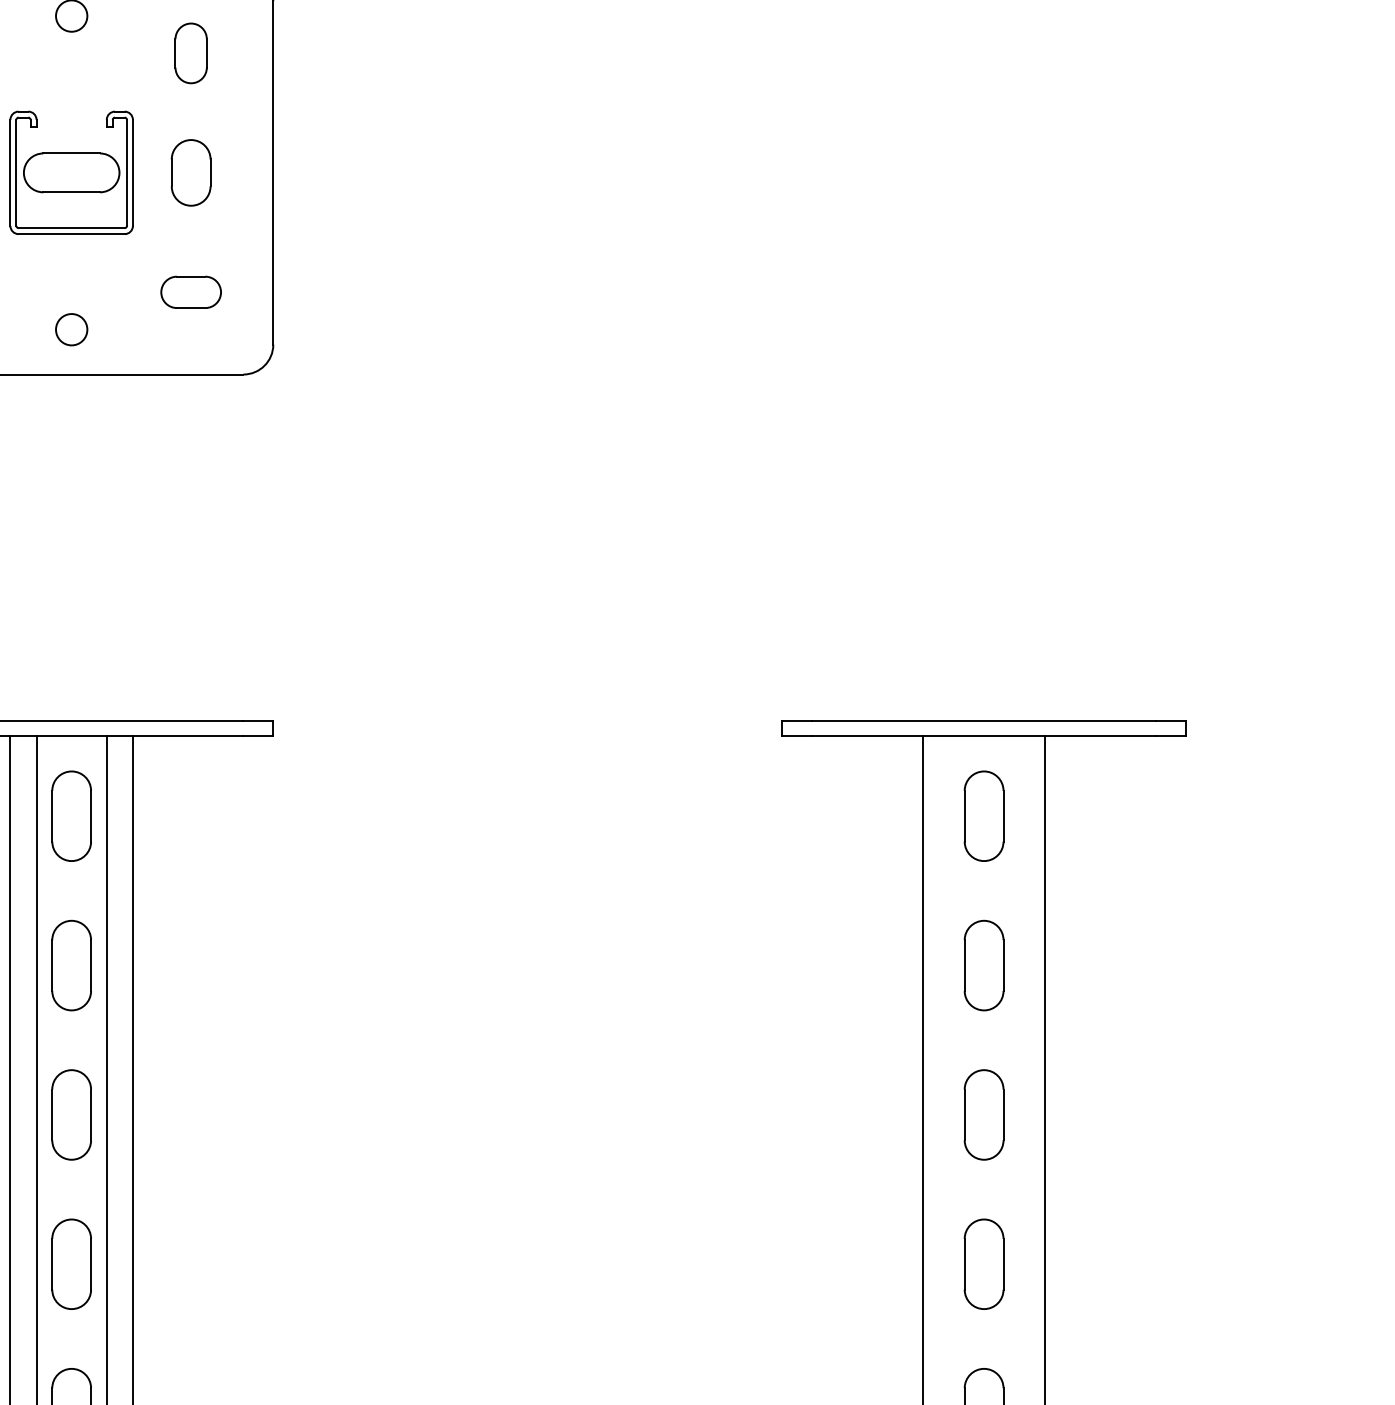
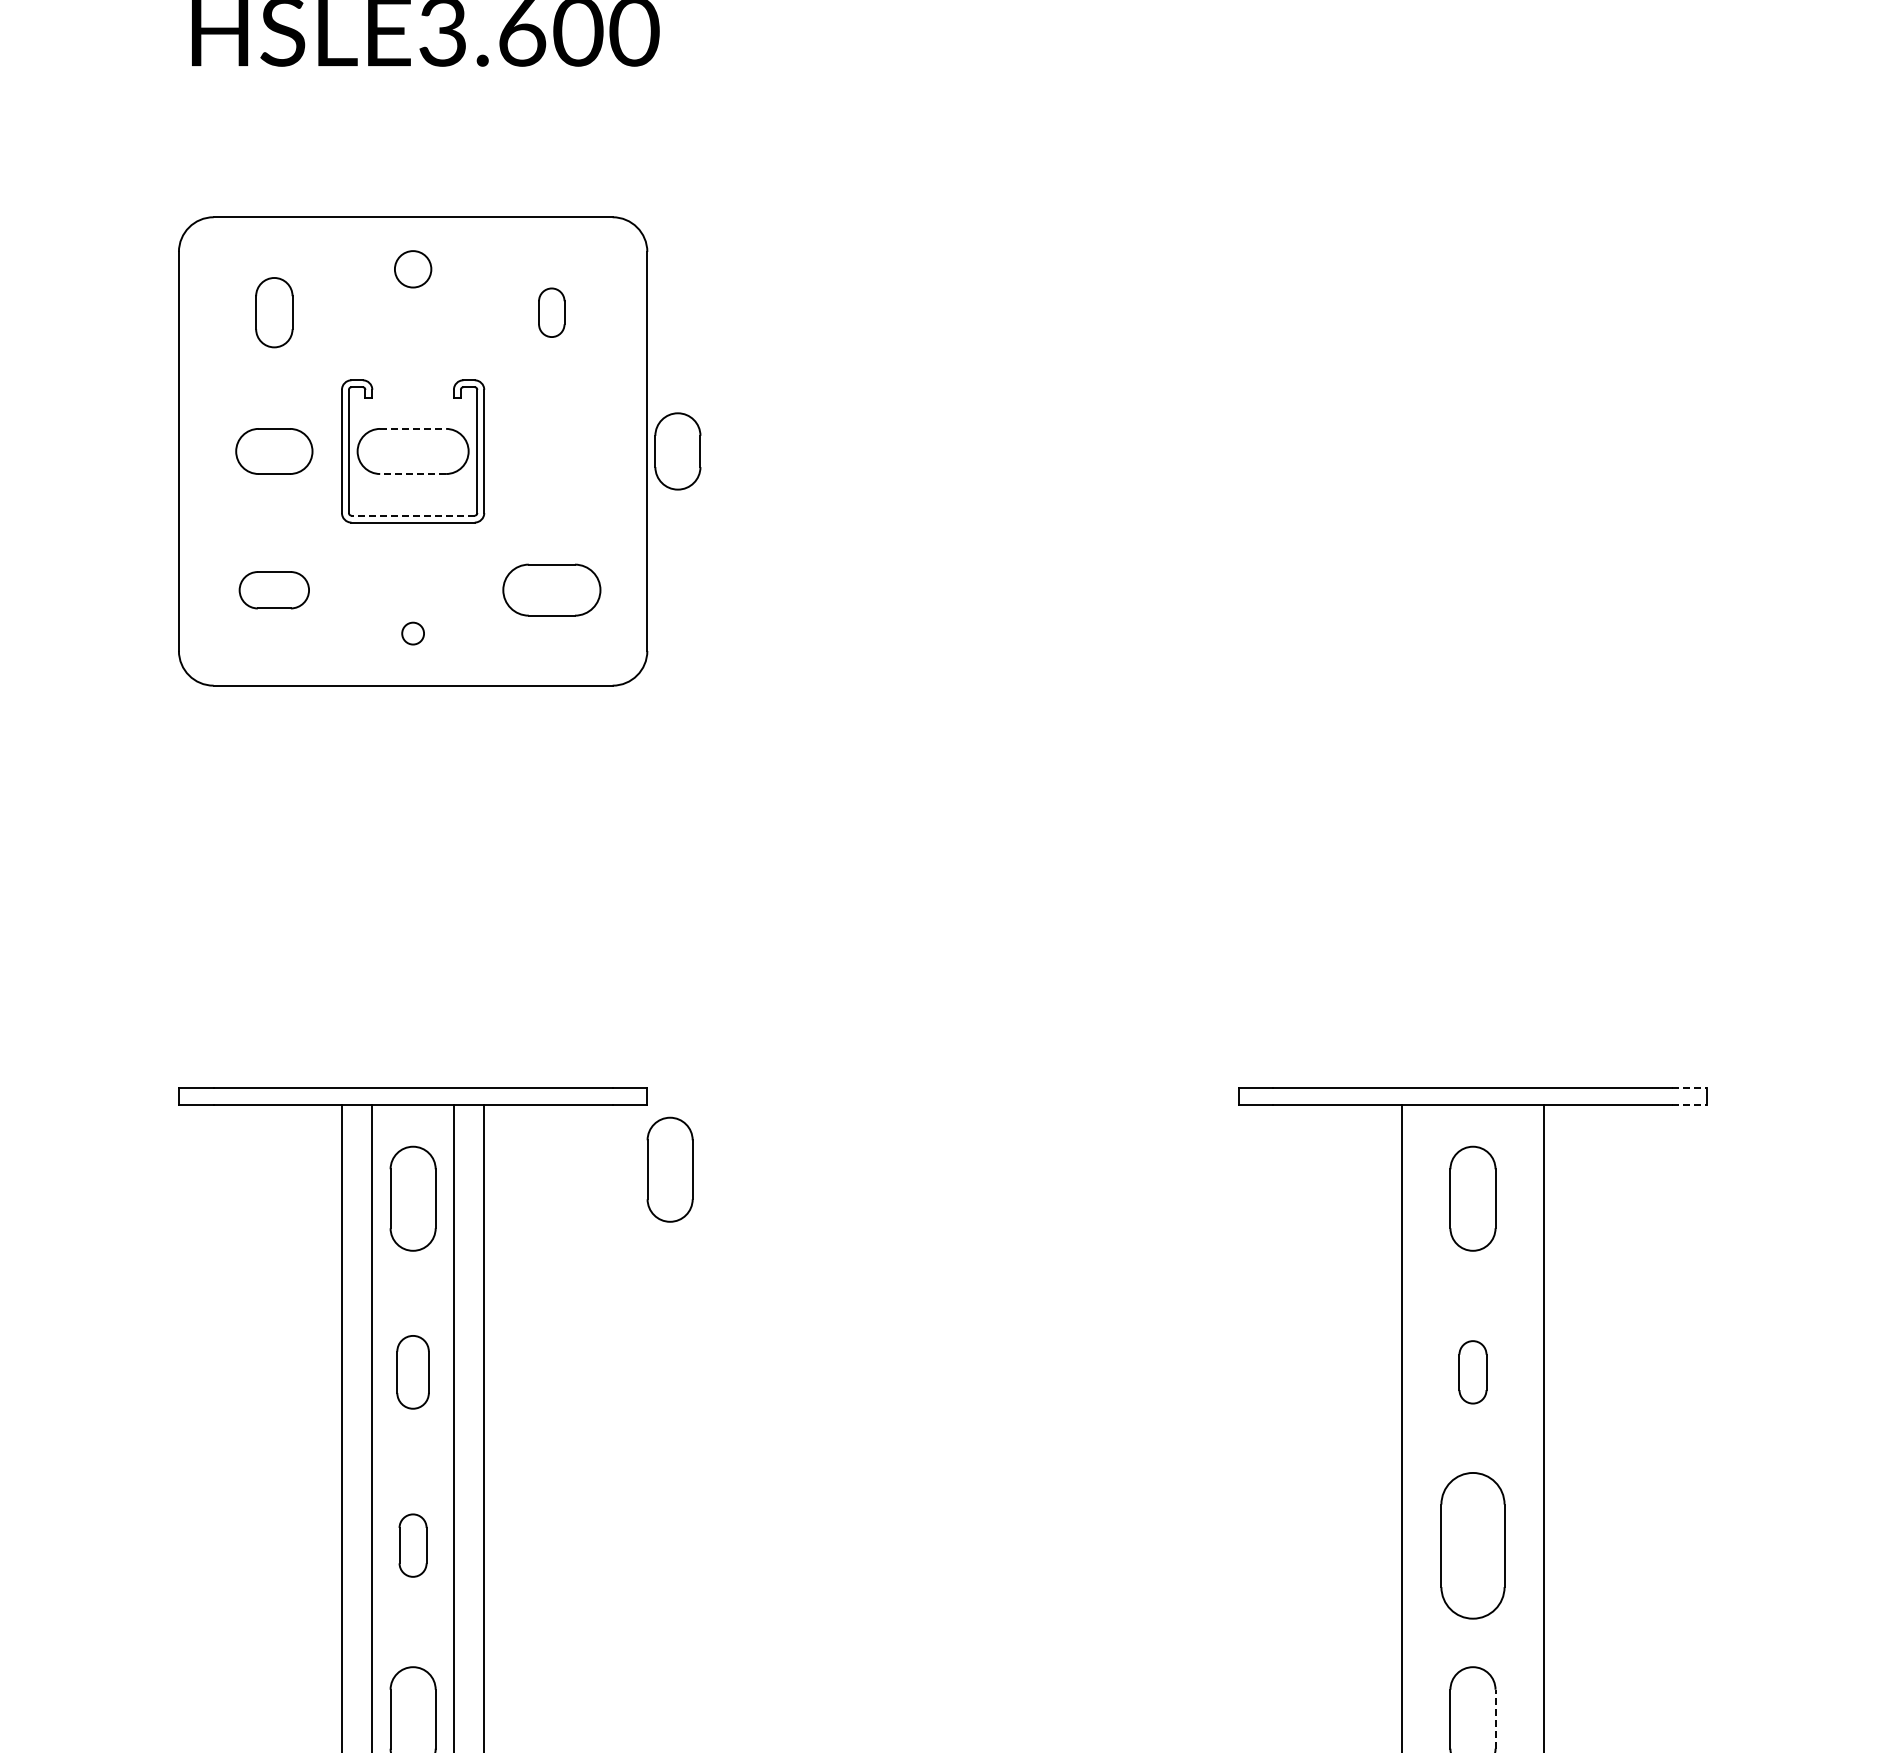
part: (190, 53) -> (551, 312), size x0.7
line: (72, 153) -> (413, 428), solid -> dashed
part: (190, 172) -> (677, 451), moved
line: (72, 192) -> (413, 474), solid -> dashed
line: (72, 228) -> (413, 515), solid -> dashed
part: (190, 292) -> (551, 590), size x1.4
circle: (71, 329) -> (412, 633), size x0.6
line: (1171, 720) -> (1690, 1087), solid -> dashed
line: (1171, 735) -> (1690, 1105), solid -> dashed
part: (292, 791) -> (669, 1169), added
part: (71, 965) -> (412, 1372), size x0.7
part: (983, 965) -> (1472, 1372), size x0.6
part: (71, 1114) -> (412, 1545), size x0.6
part: (983, 1114) -> (1472, 1545), size x1.4
line: (1003, 1263) -> (1495, 1718), solid -> dashed

